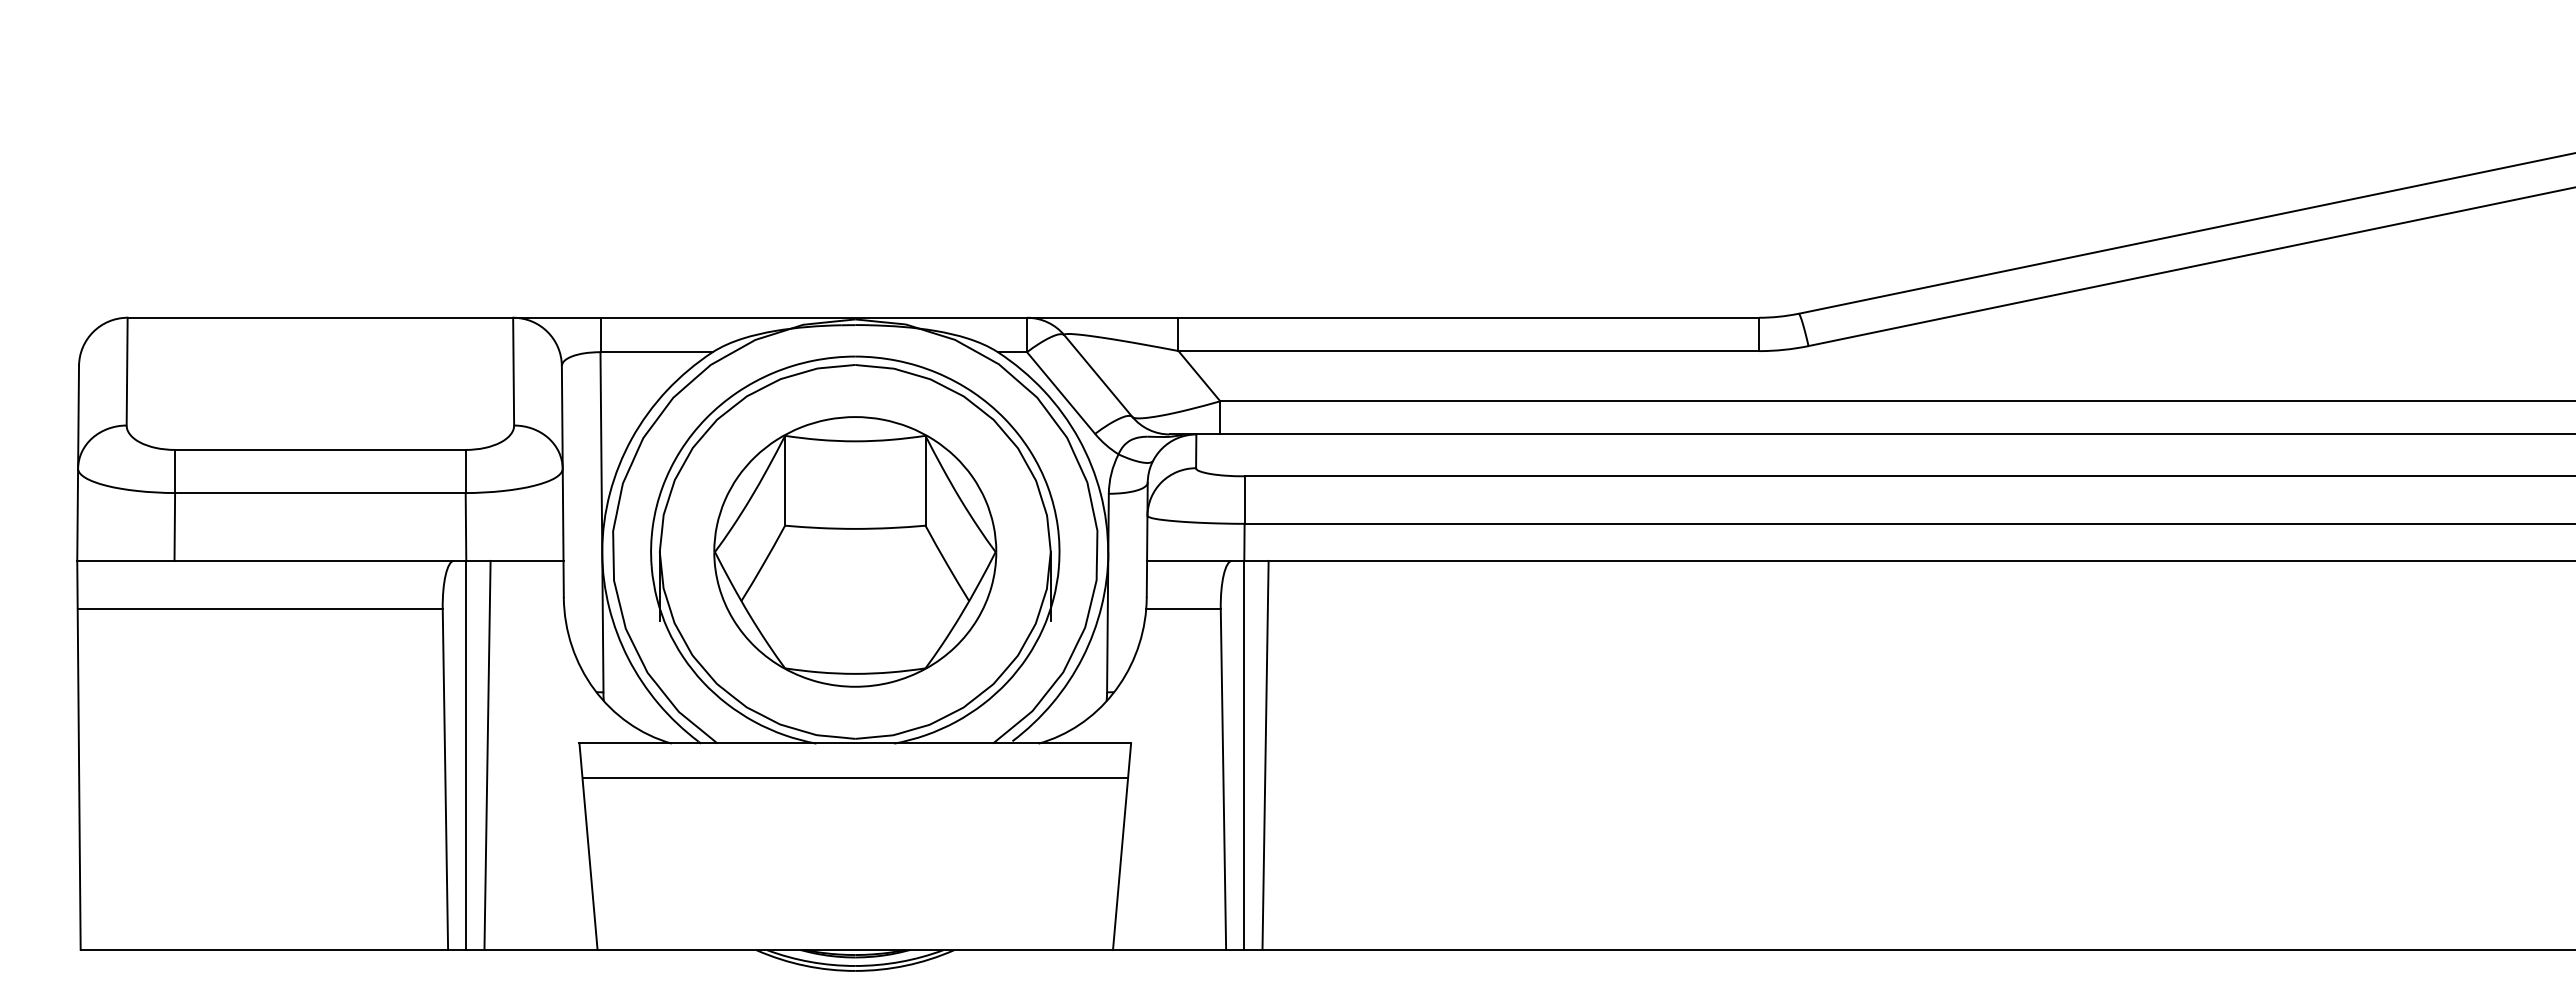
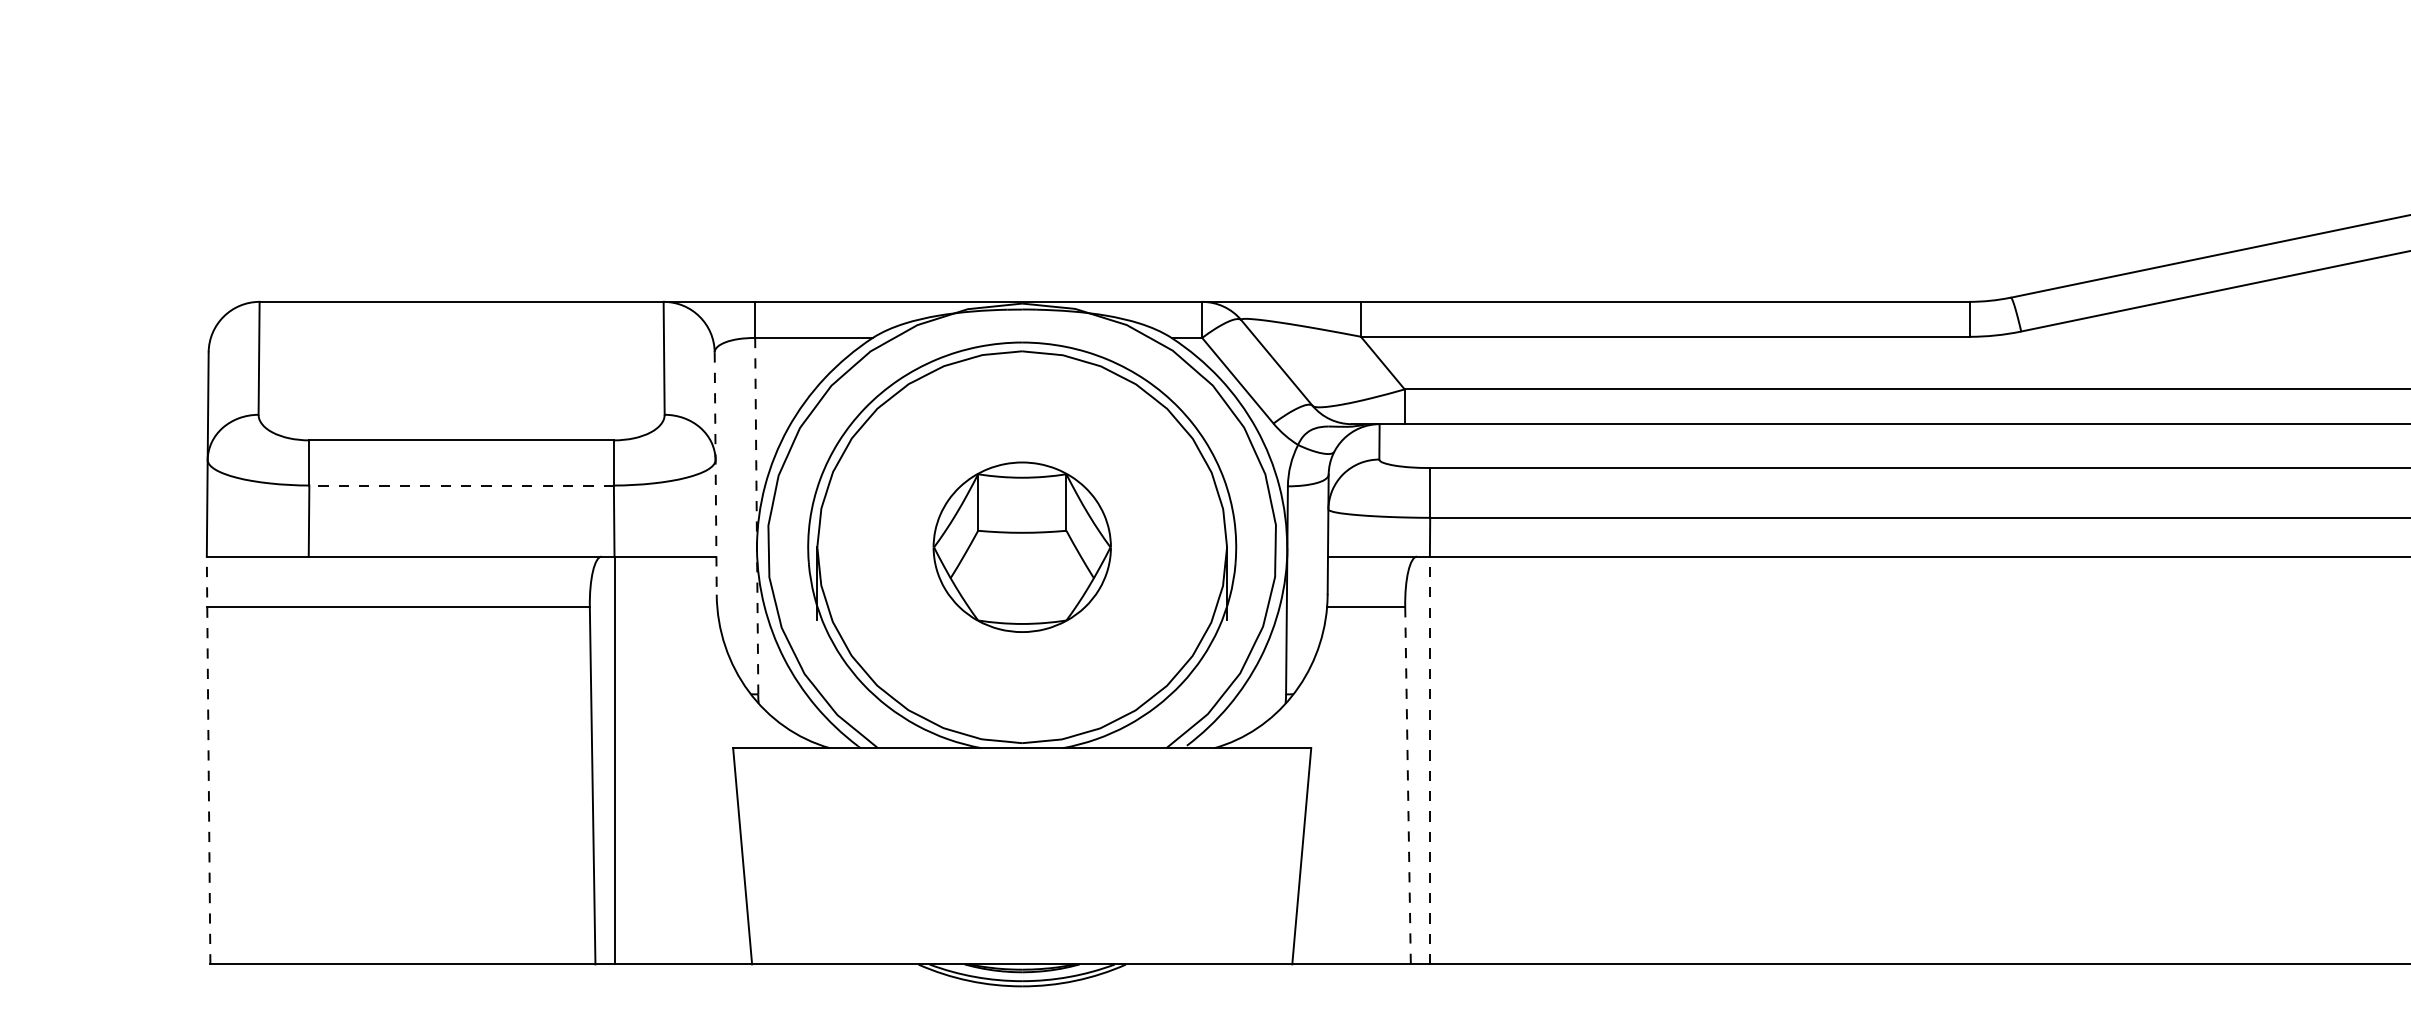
line: (562, 481) -> (715, 473), solid -> dashed
line: (319, 493) -> (460, 486), solid -> dashed
line: (602, 522) -> (757, 516), solid -> dashed
part: (855, 551) -> (1022, 546), size x0.6
line: (487, 754) -> (636, 759), removed
line: (1265, 754) -> (1452, 759), removed
line: (78, 755) -> (208, 760), solid -> dashed
line: (1244, 755) -> (1430, 760), solid -> dashed
line: (855, 777) -> (1022, 783), removed
line: (1223, 780) -> (1408, 786), solid -> dashed

